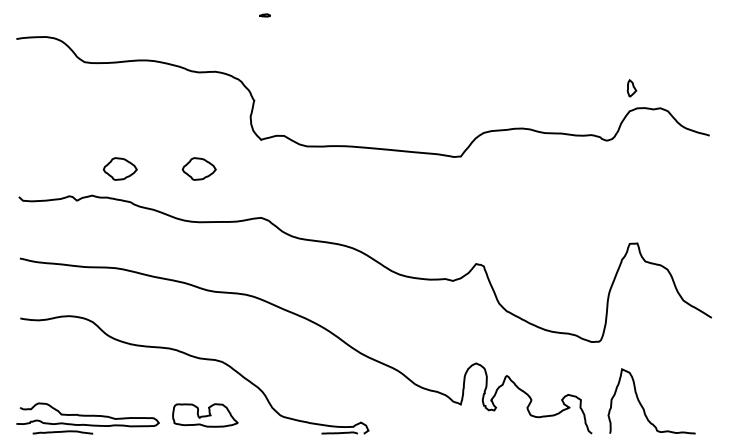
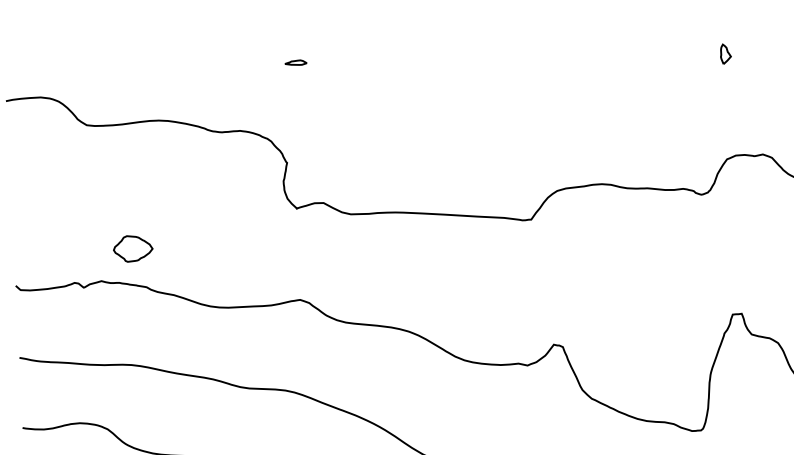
part: (264, 15) -> (295, 62), size x1.67
part: (631, 88) -> (725, 54), moved
part: (198, 168) -> (224, 244), removed

